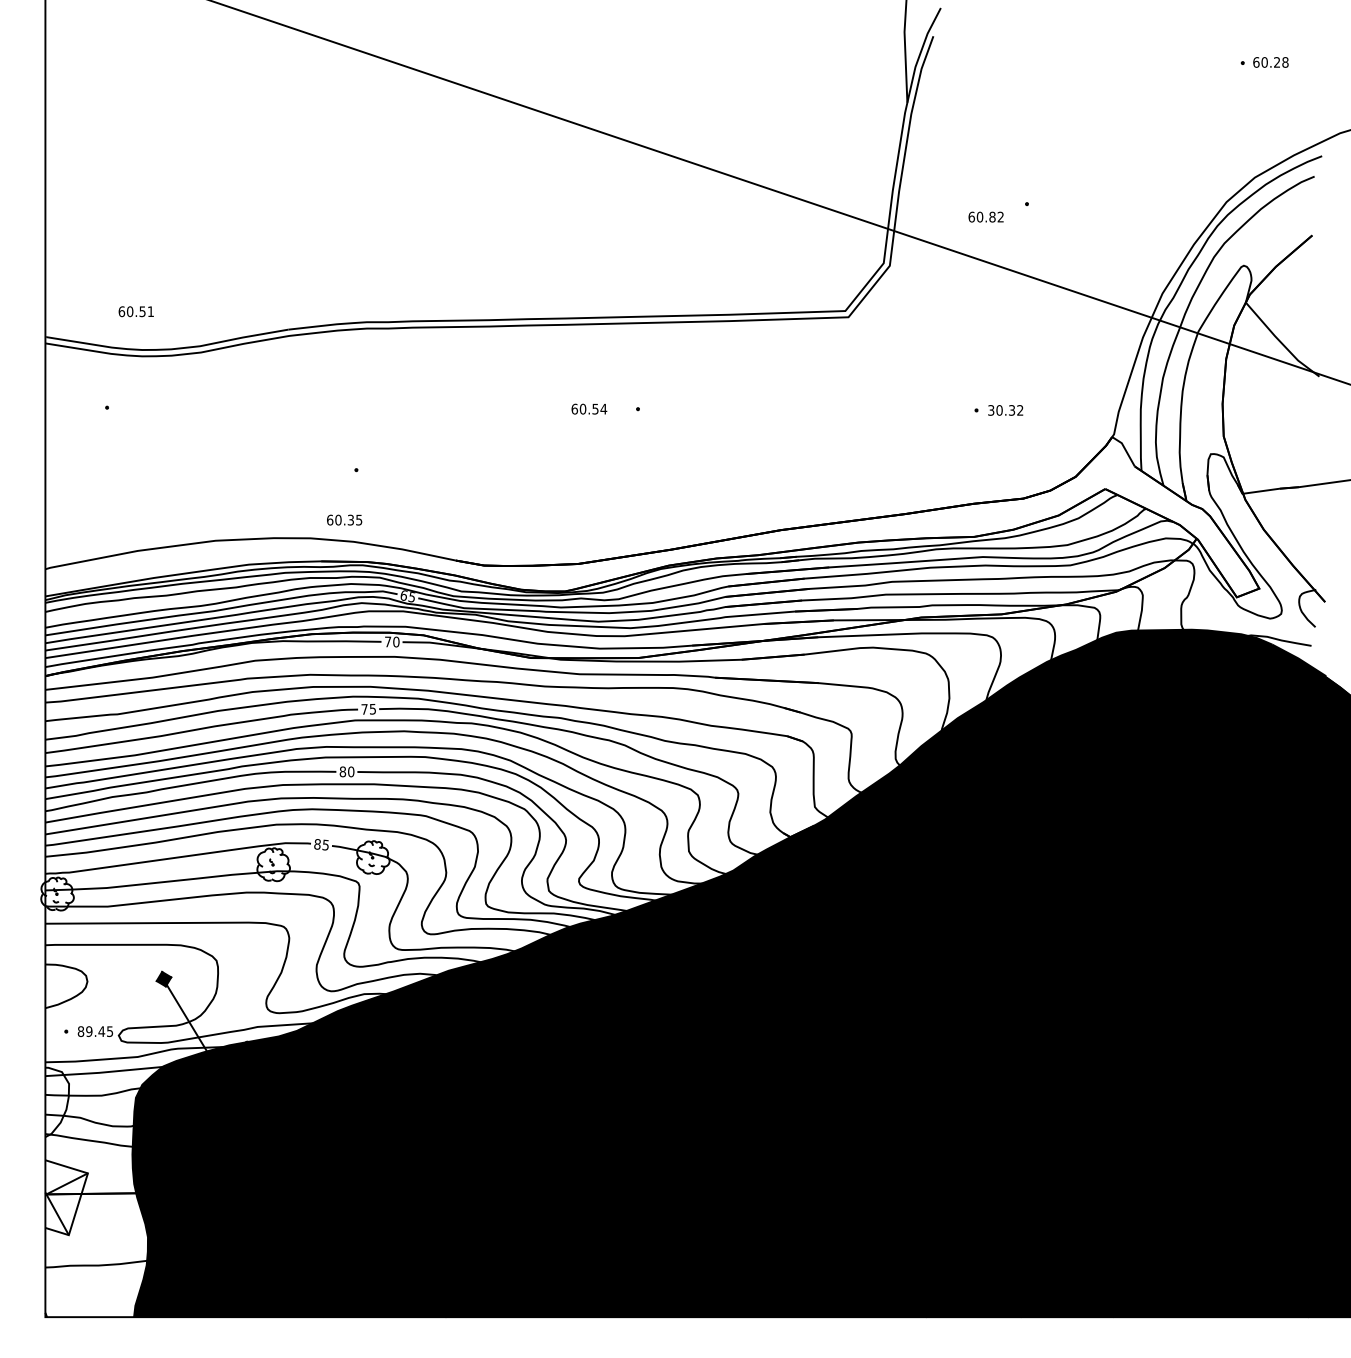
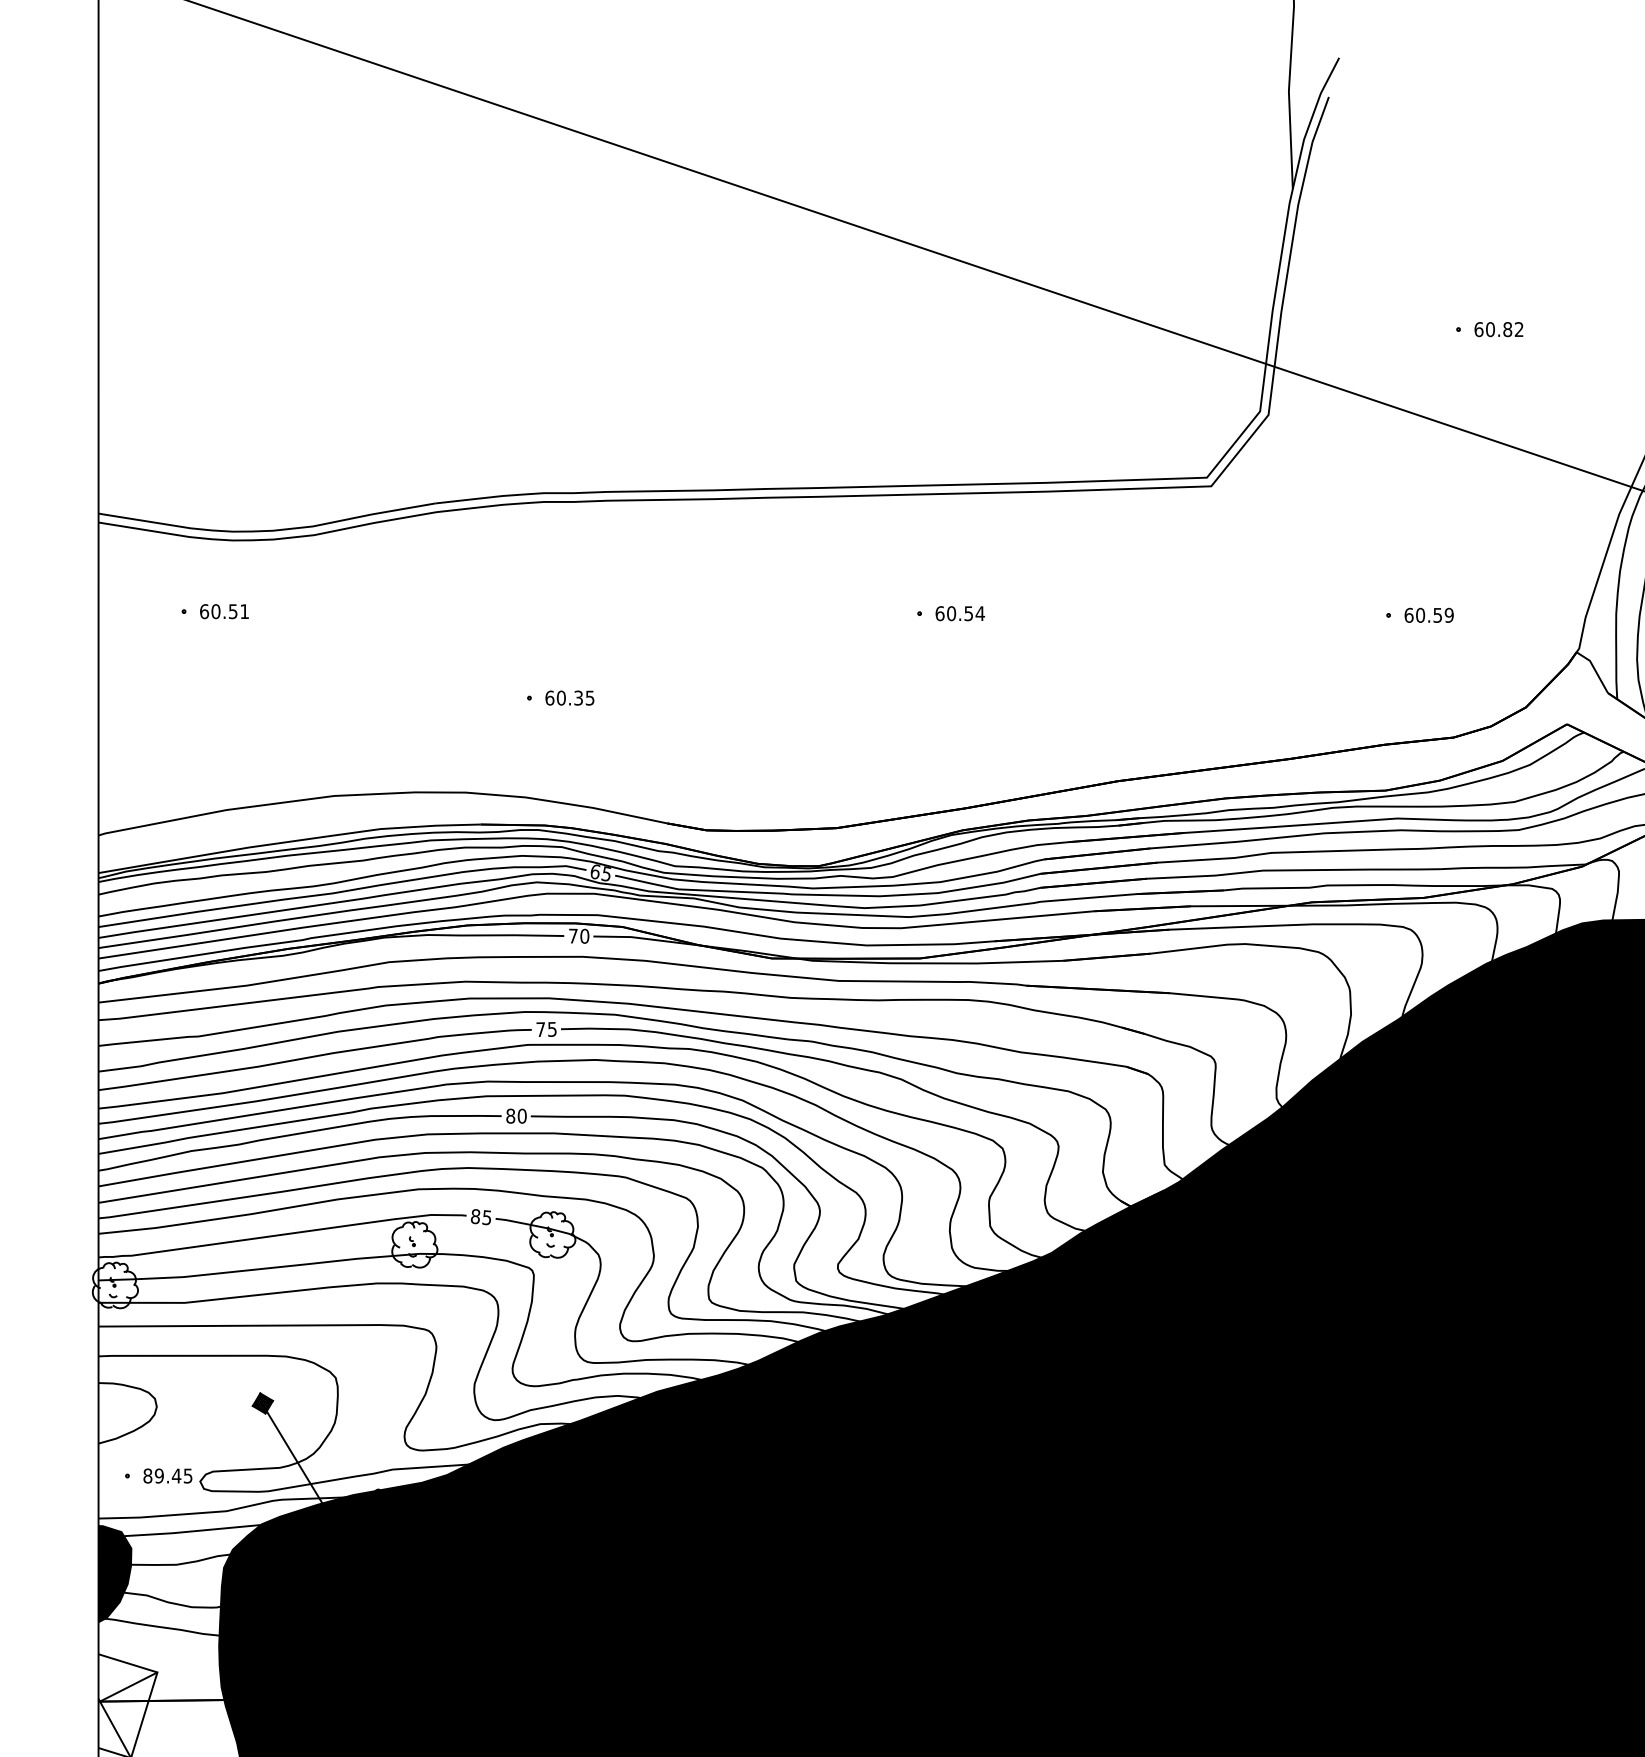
text: (985, 216) -> (1498, 328), moved
text: (135, 311) -> (223, 611), moved
text: (589, 408) -> (960, 612), moved
text: (1005, 410) -> (1428, 615), 30.32 -> 60.59
text: (344, 519) -> (569, 697), moved
fill: (57, 1102) -> (115, 1574), added

